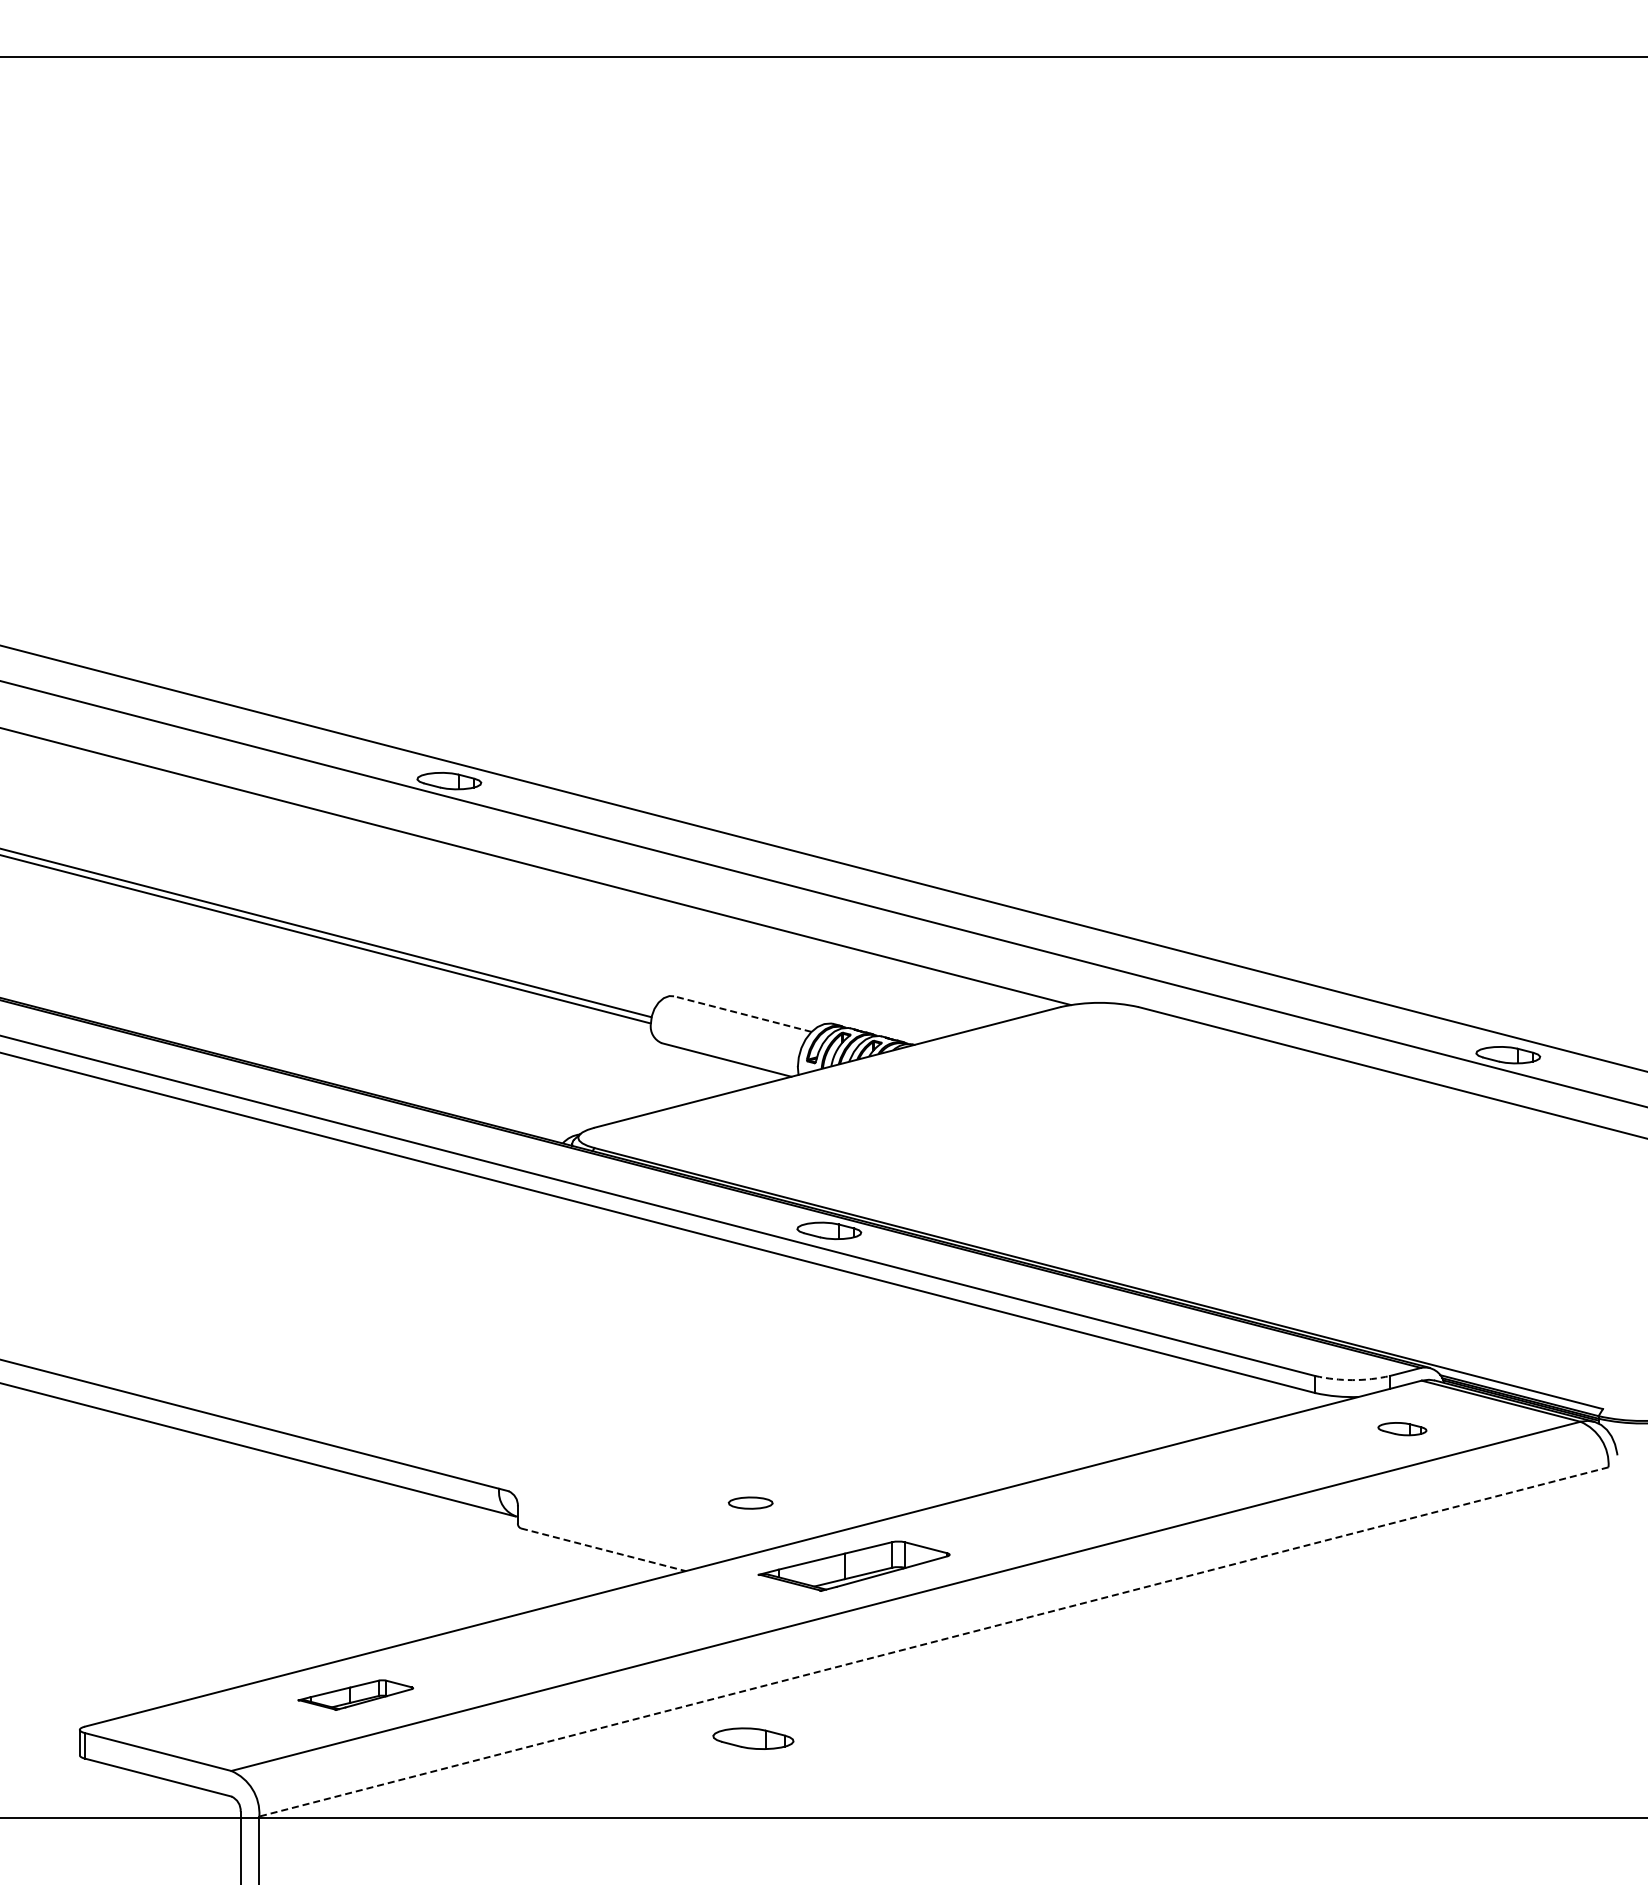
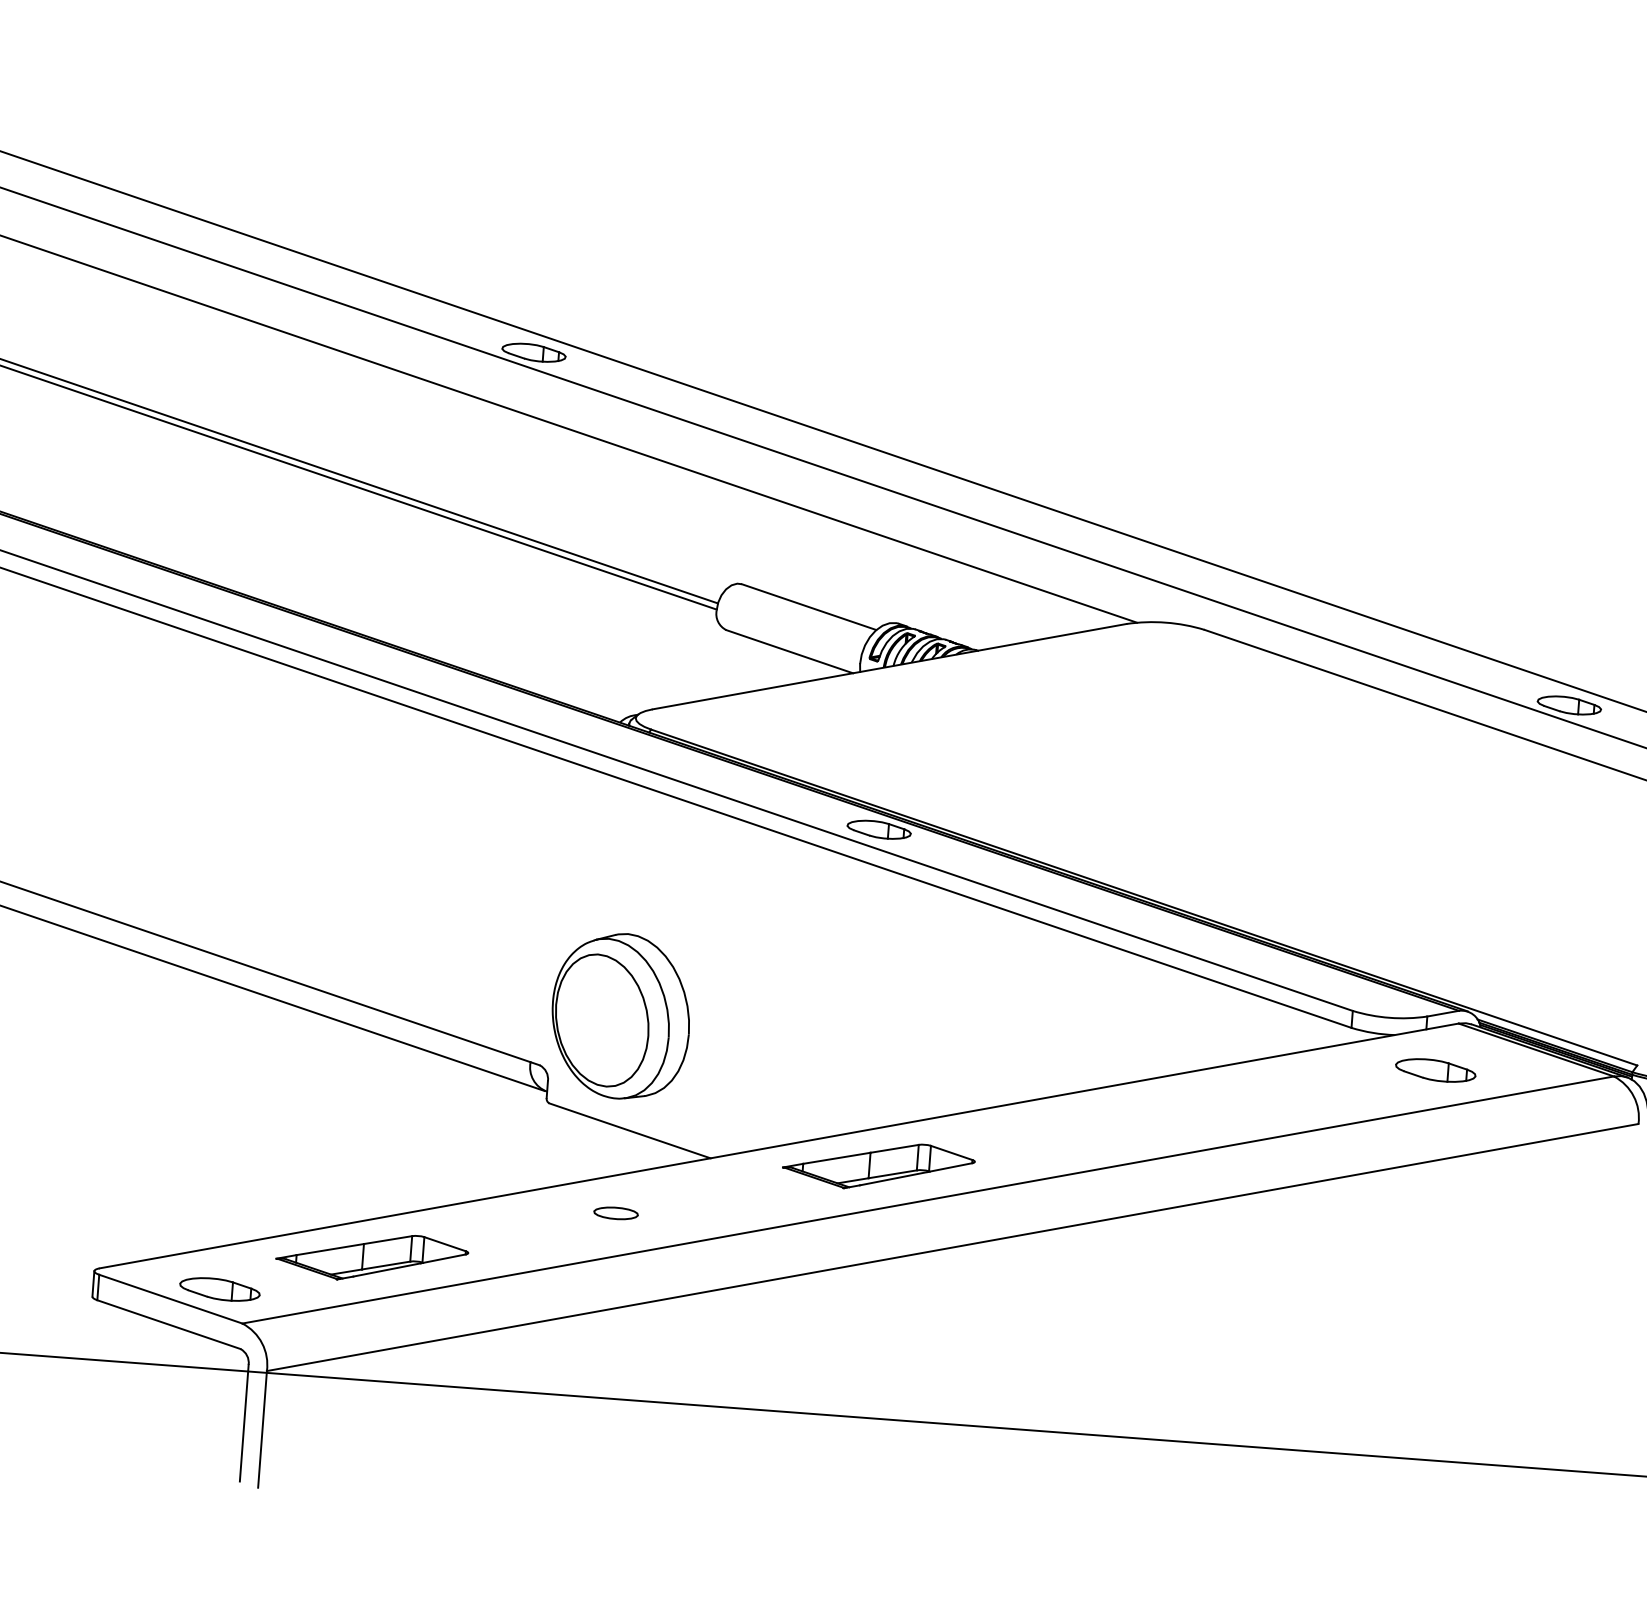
line: (742, 1014) -> (808, 607), dashed -> solid
arc: (1352, 1380) -> (1389, 1018), dashed -> solid
part: (1402, 1428) -> (1435, 1069), size x1.67
part: (585, 1435) -> (620, 1015), added
part: (750, 1502) -> (615, 1212), moved
line: (603, 1549) -> (630, 1130), dashed -> solid
line: (933, 1641) -> (952, 1247), dashed -> solid
part: (355, 1694) -> (371, 1256), size x1.67
part: (753, 1738) -> (220, 1289), moved

